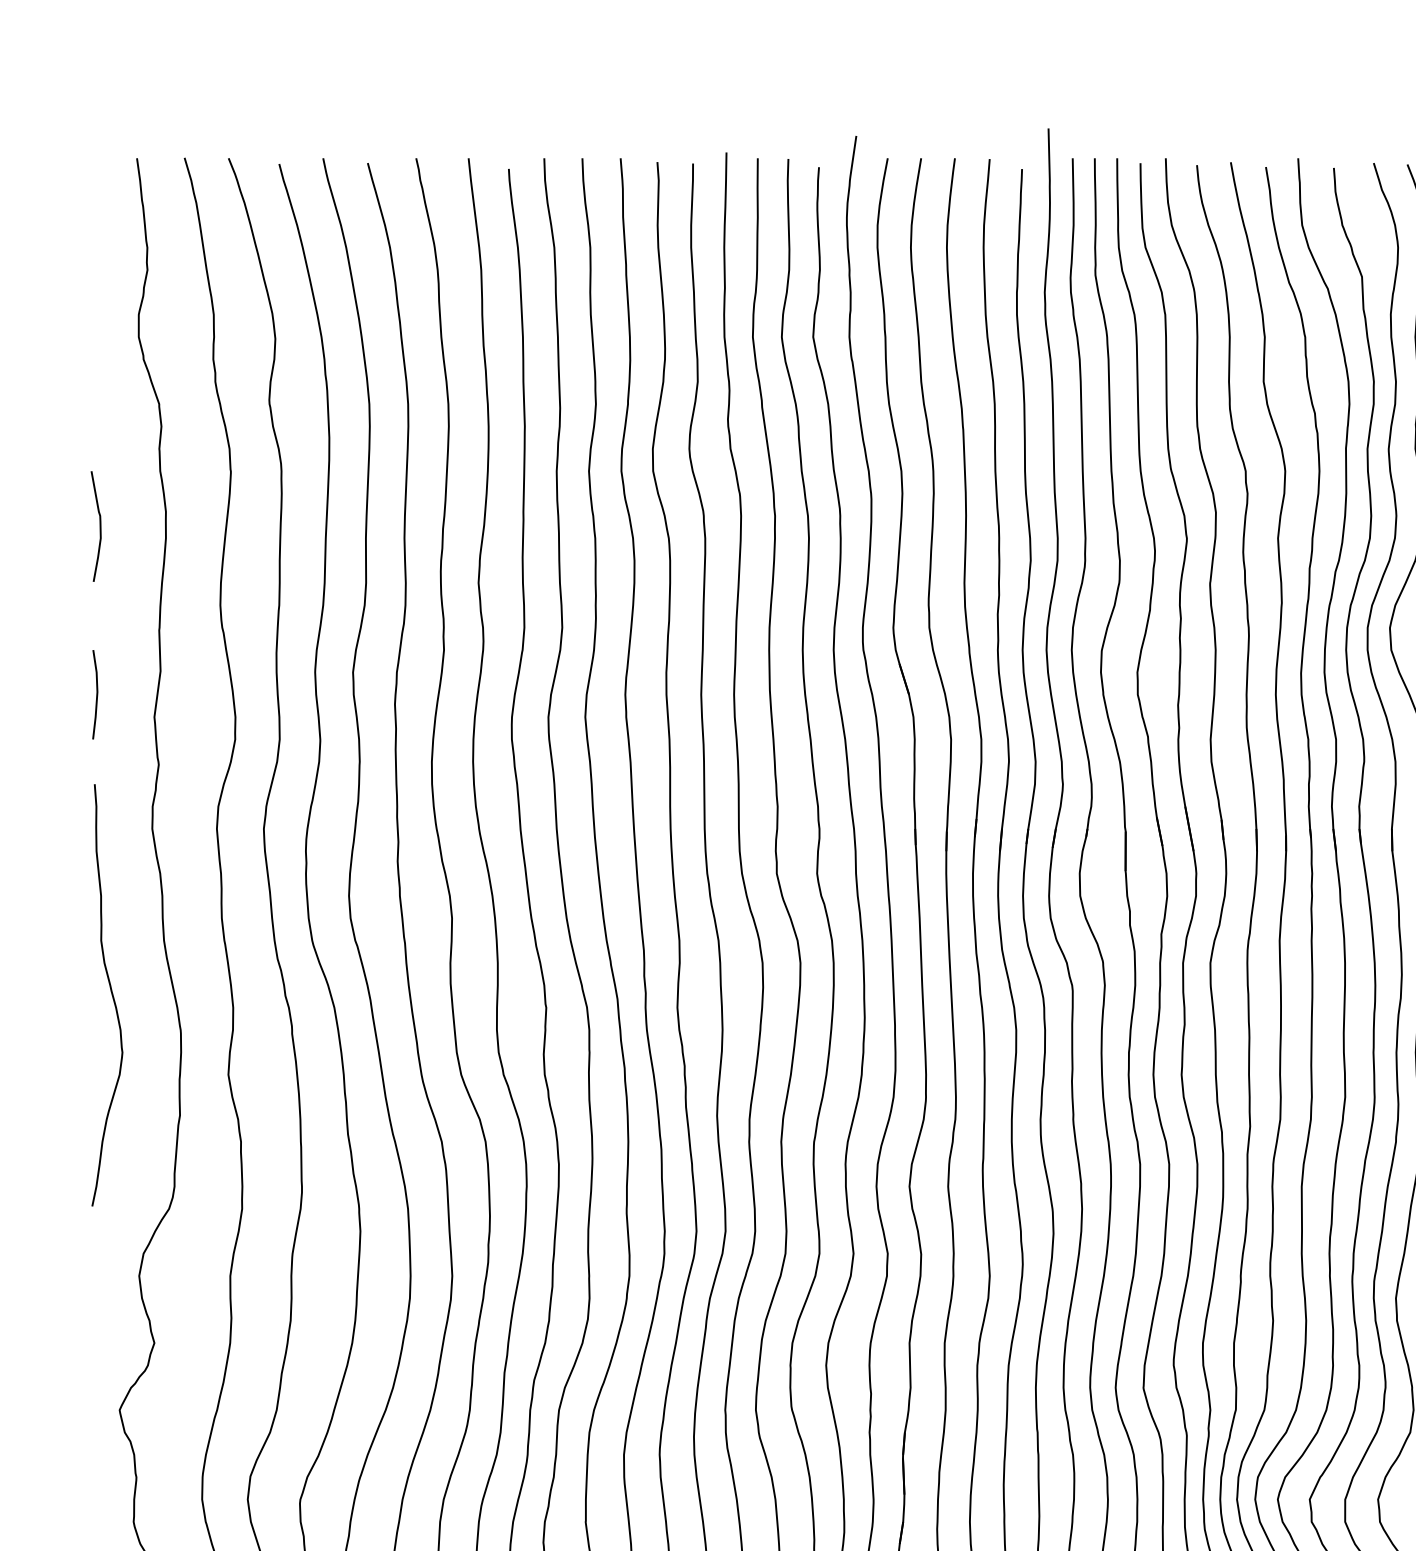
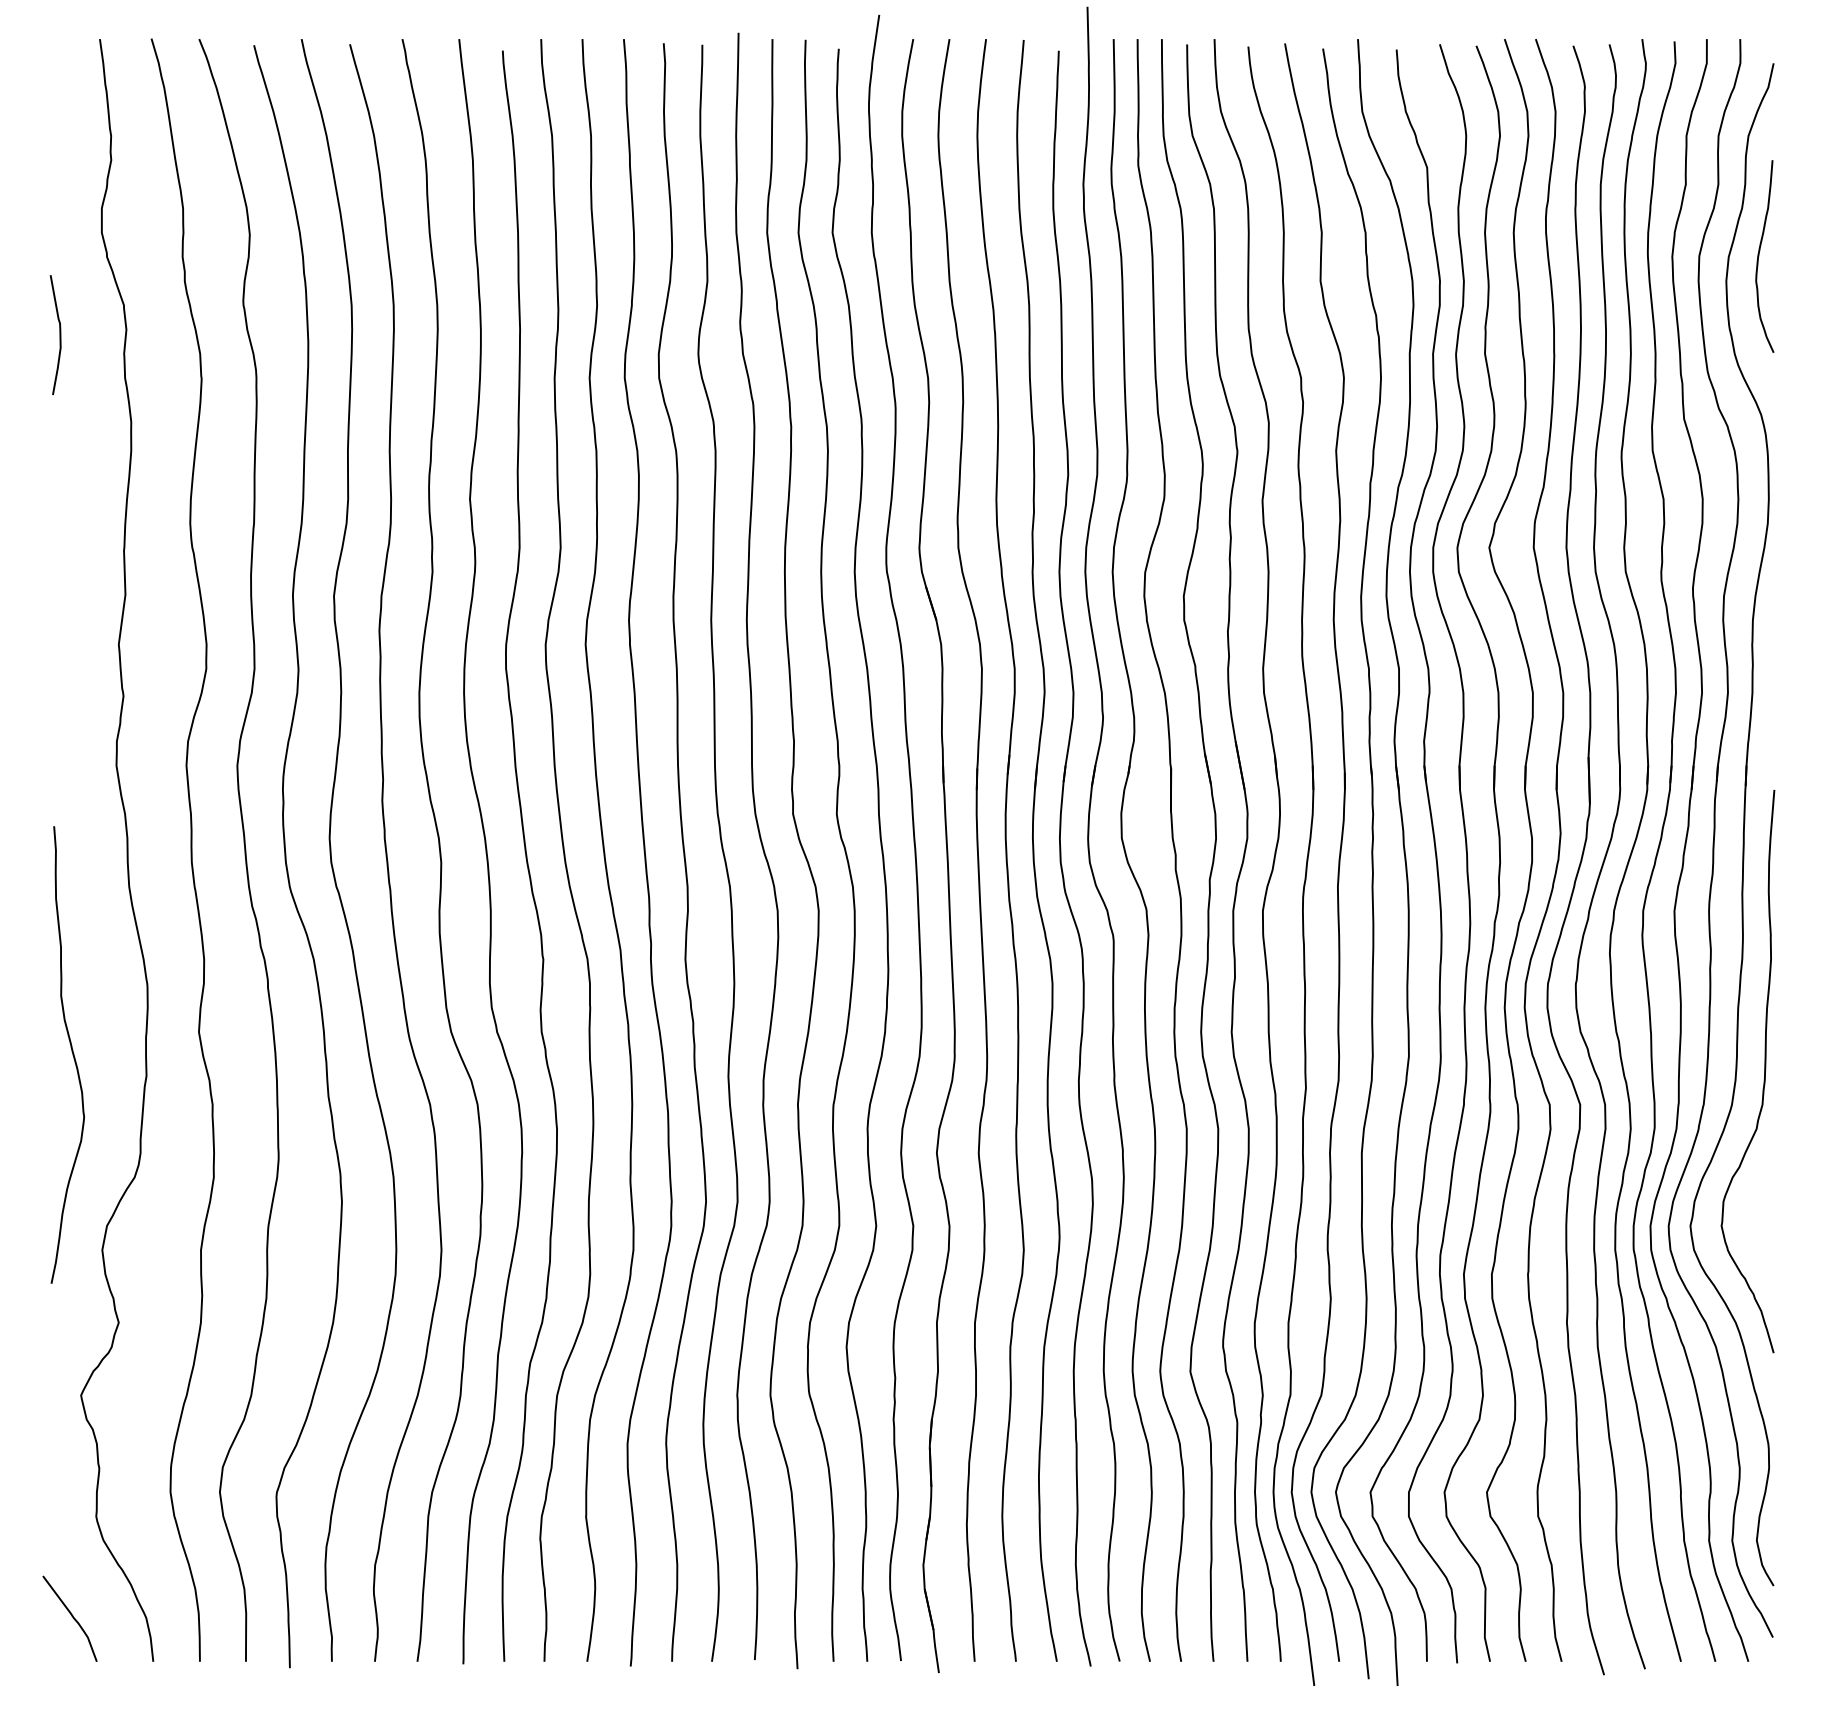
curve: (99, 526) -> (59, 335), moved
line: (96, 694) -> (55, 620), removed
curve: (110, 992) -> (71, 1051), moved

